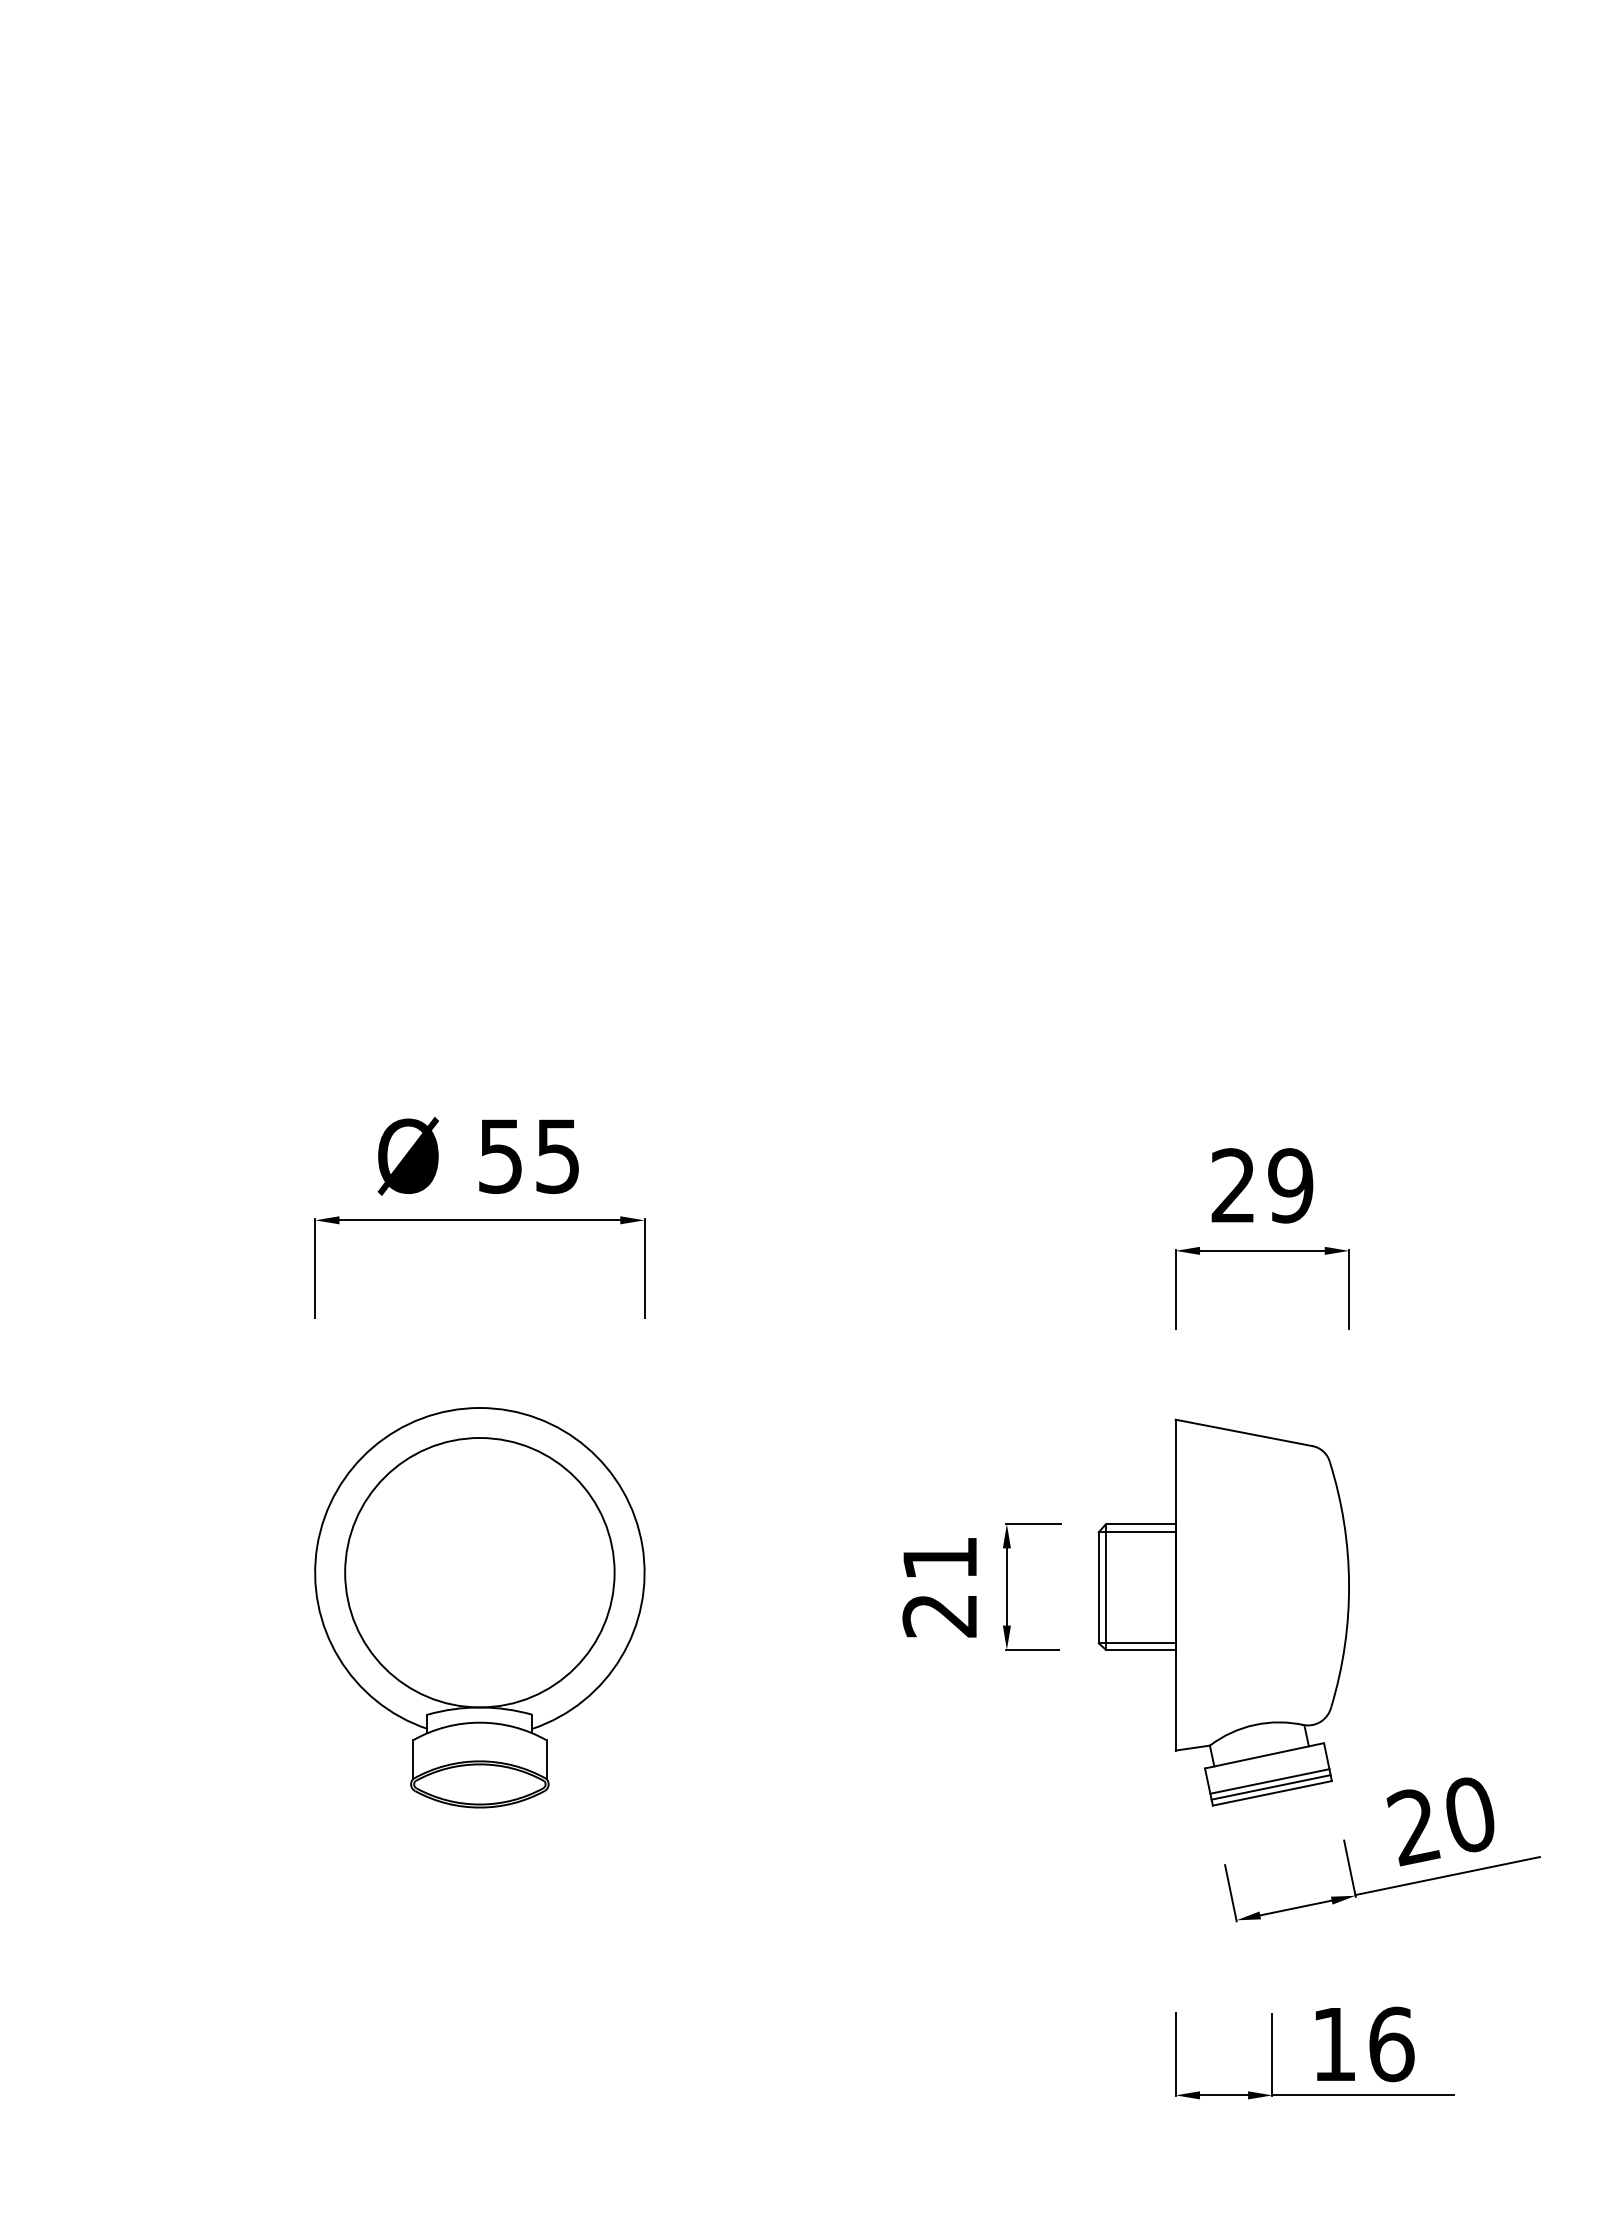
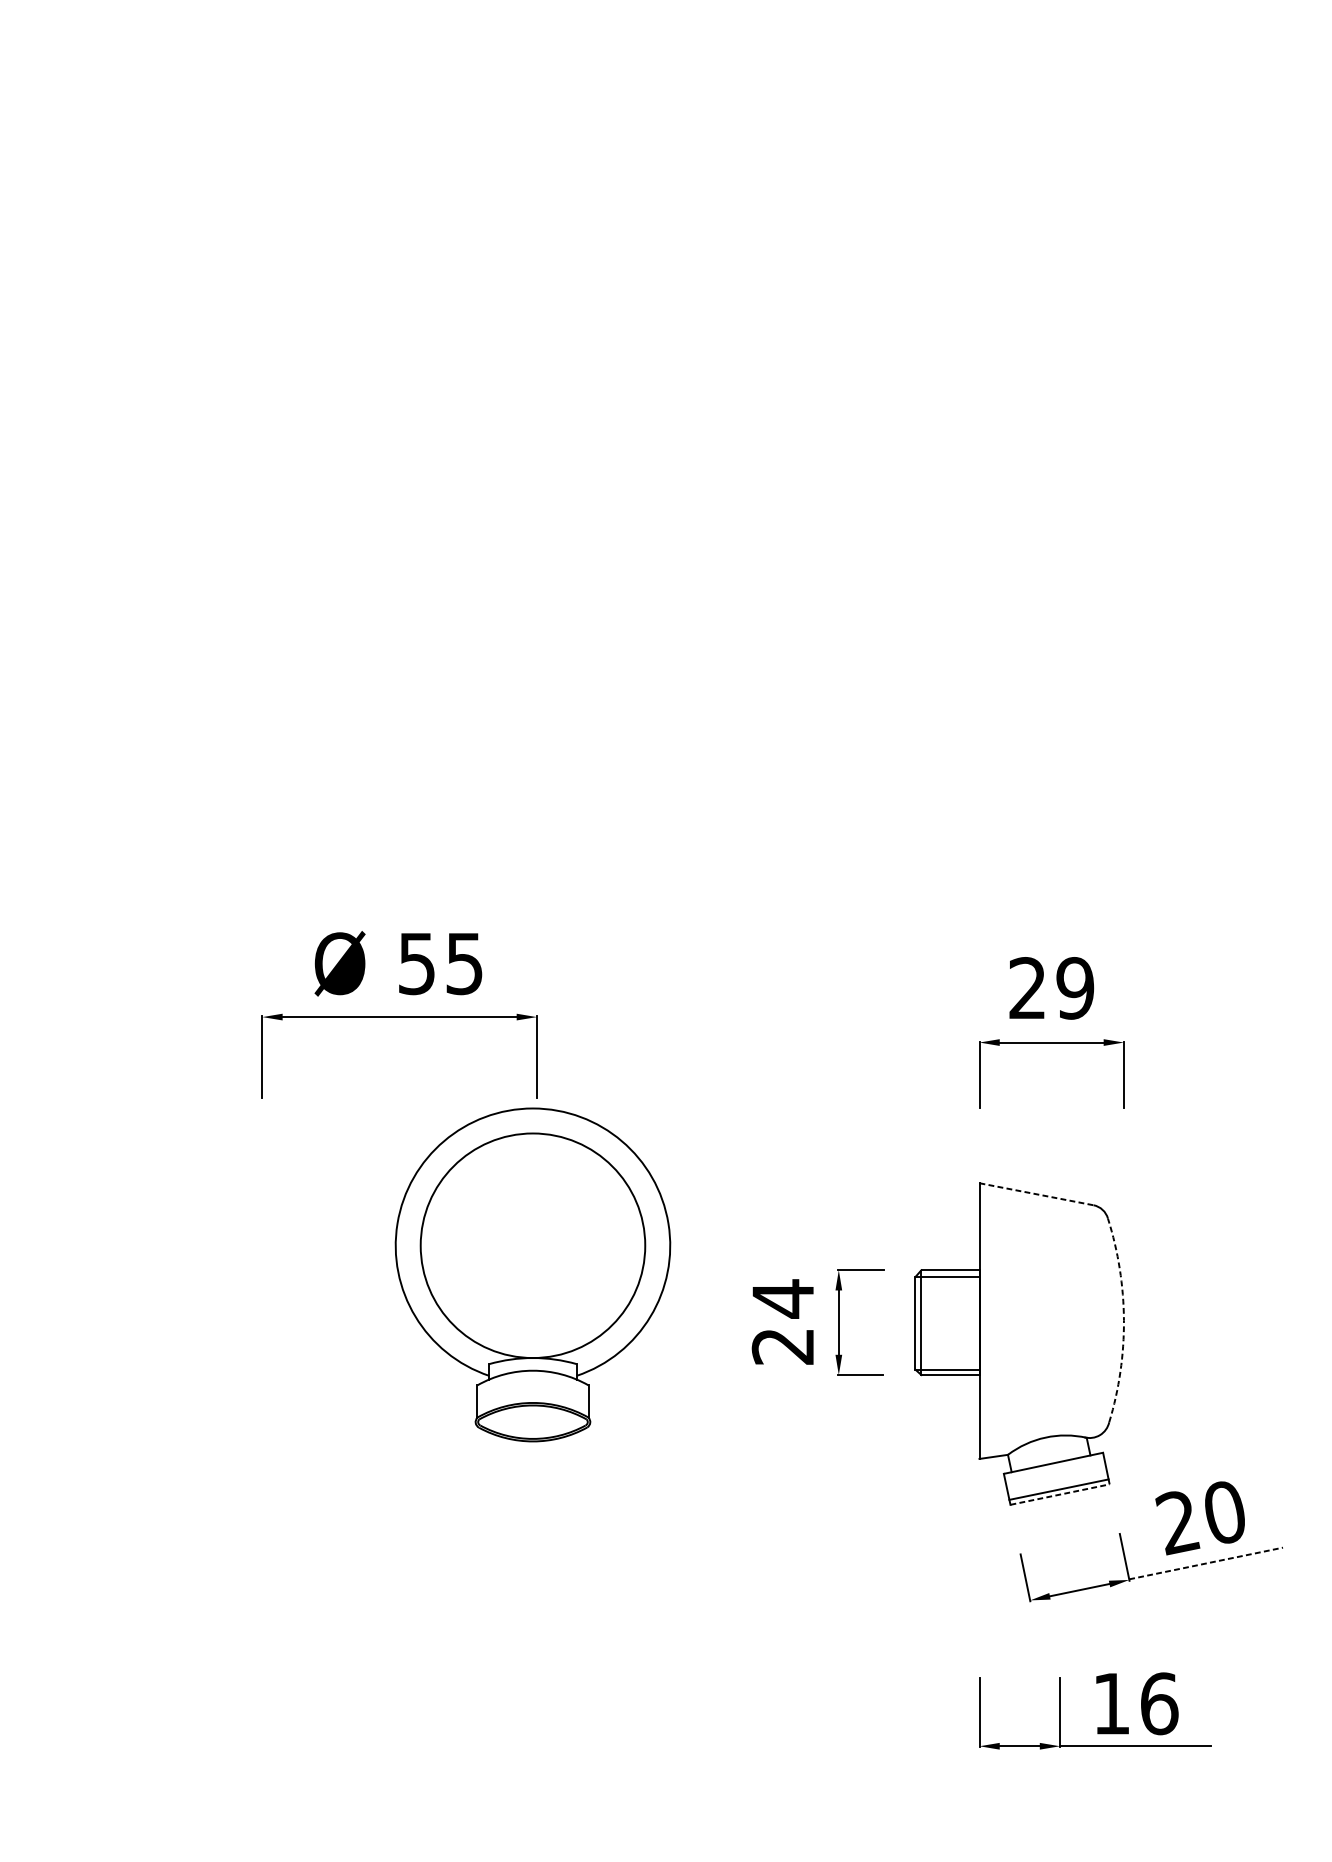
line: (1244, 1432) -> (1036, 1193), solid -> dashed
text: (939, 1558) -> (782, 1298), 21 -> 24
arc: (1349, 1584) -> (1124, 1320), solid -> dashed
part: (479, 1607) -> (532, 1274), moved
line: (1269, 1781) -> (1057, 1484), removed
line: (1272, 1793) -> (1060, 1494), solid -> dashed
line: (1448, 1875) -> (1206, 1563), solid -> dashed

